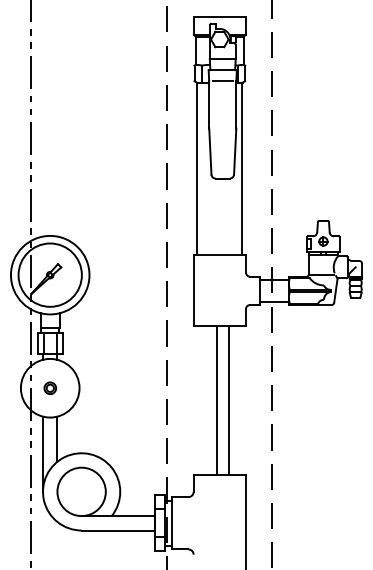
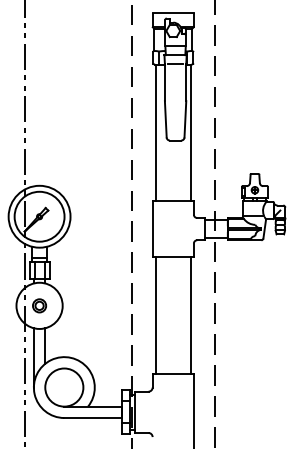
part: (50, 388) -> (39, 306), size x1.43
line: (217, 400) -> (155, 315), moved
line: (229, 400) -> (191, 315), moved

